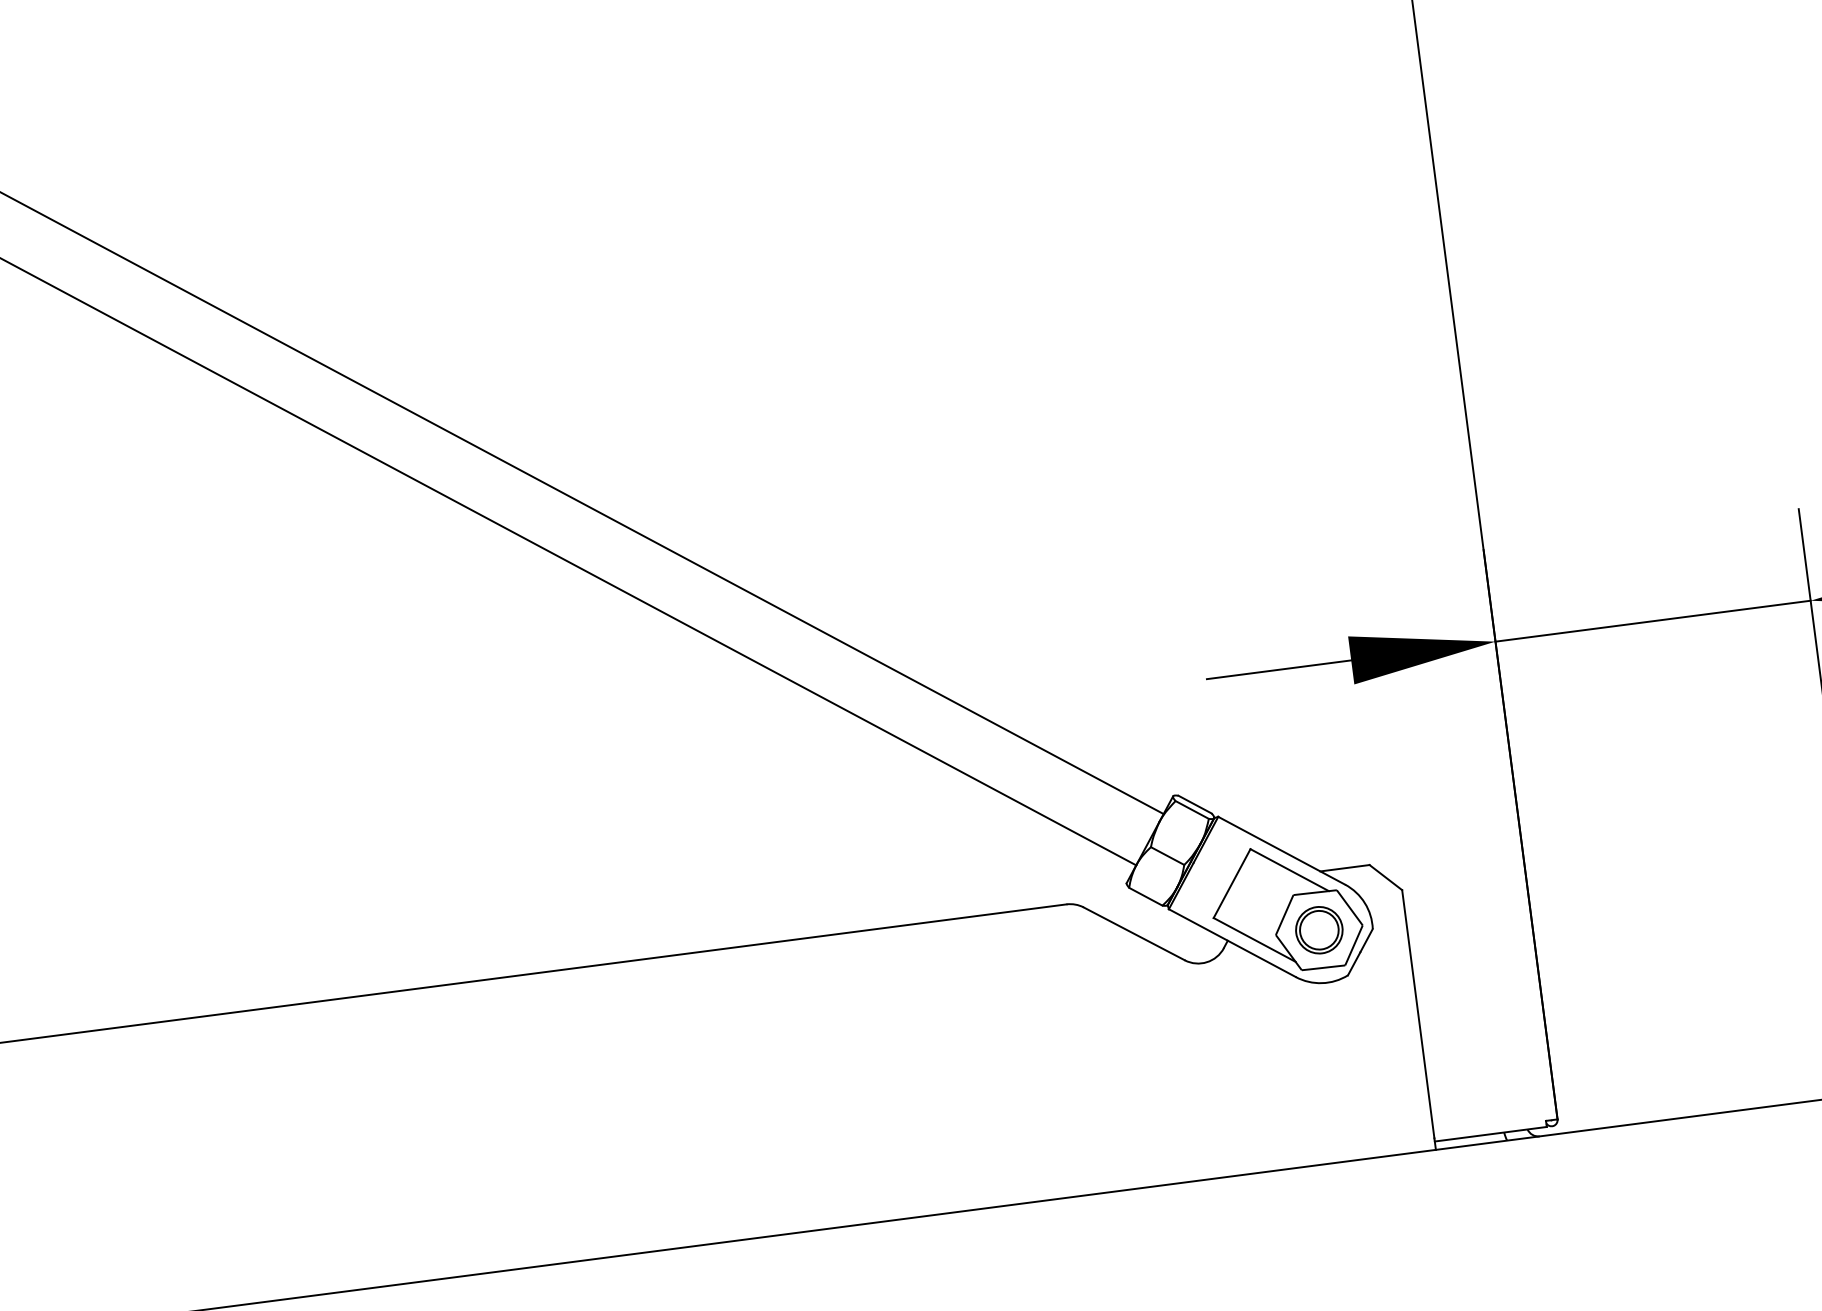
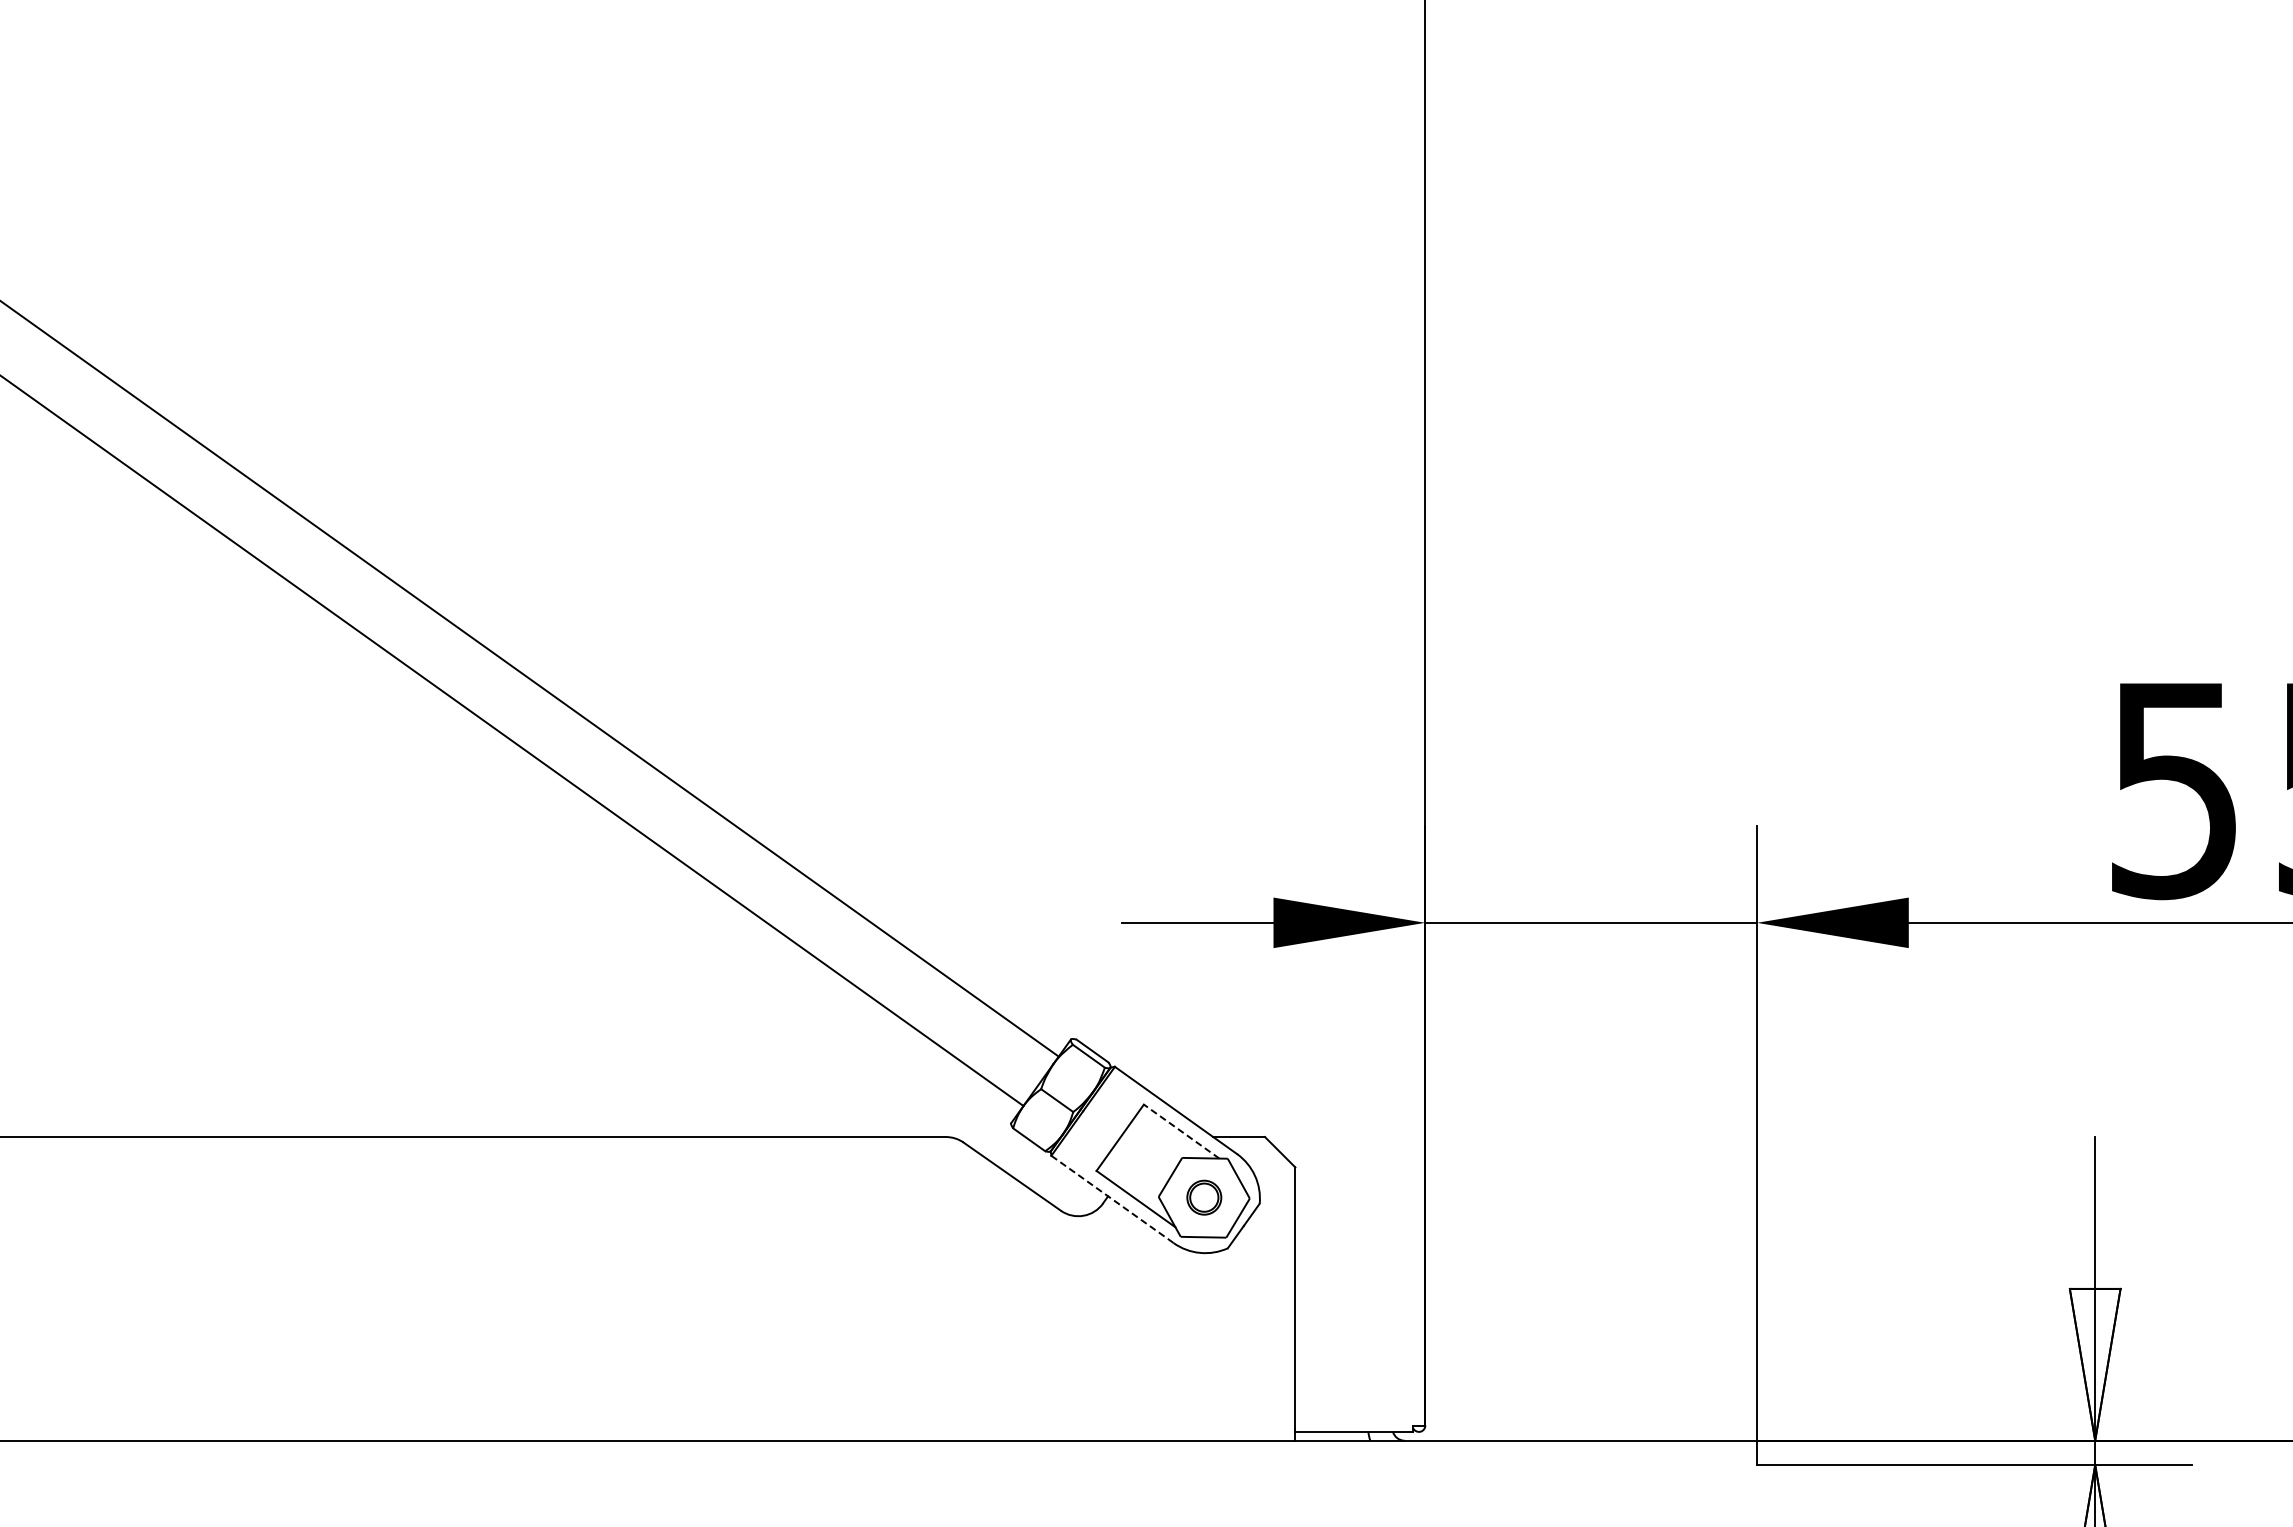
line: (1289, 870) -> (1181, 1131), solid -> dashed
part: (1319, 929) -> (1204, 1197), size x0.7
line: (1232, 943) -> (1112, 1199), solid -> dashed

